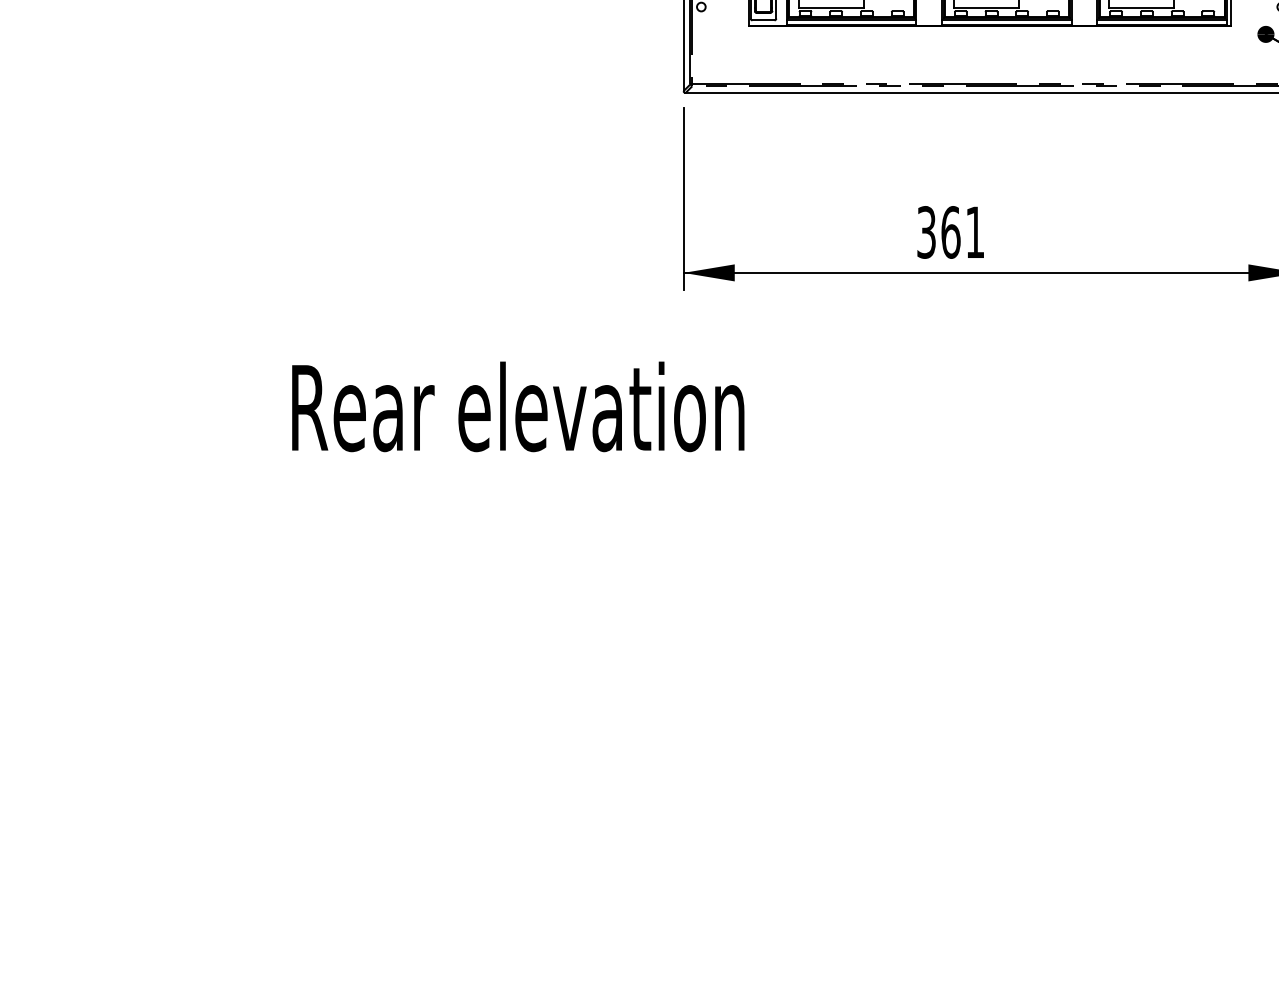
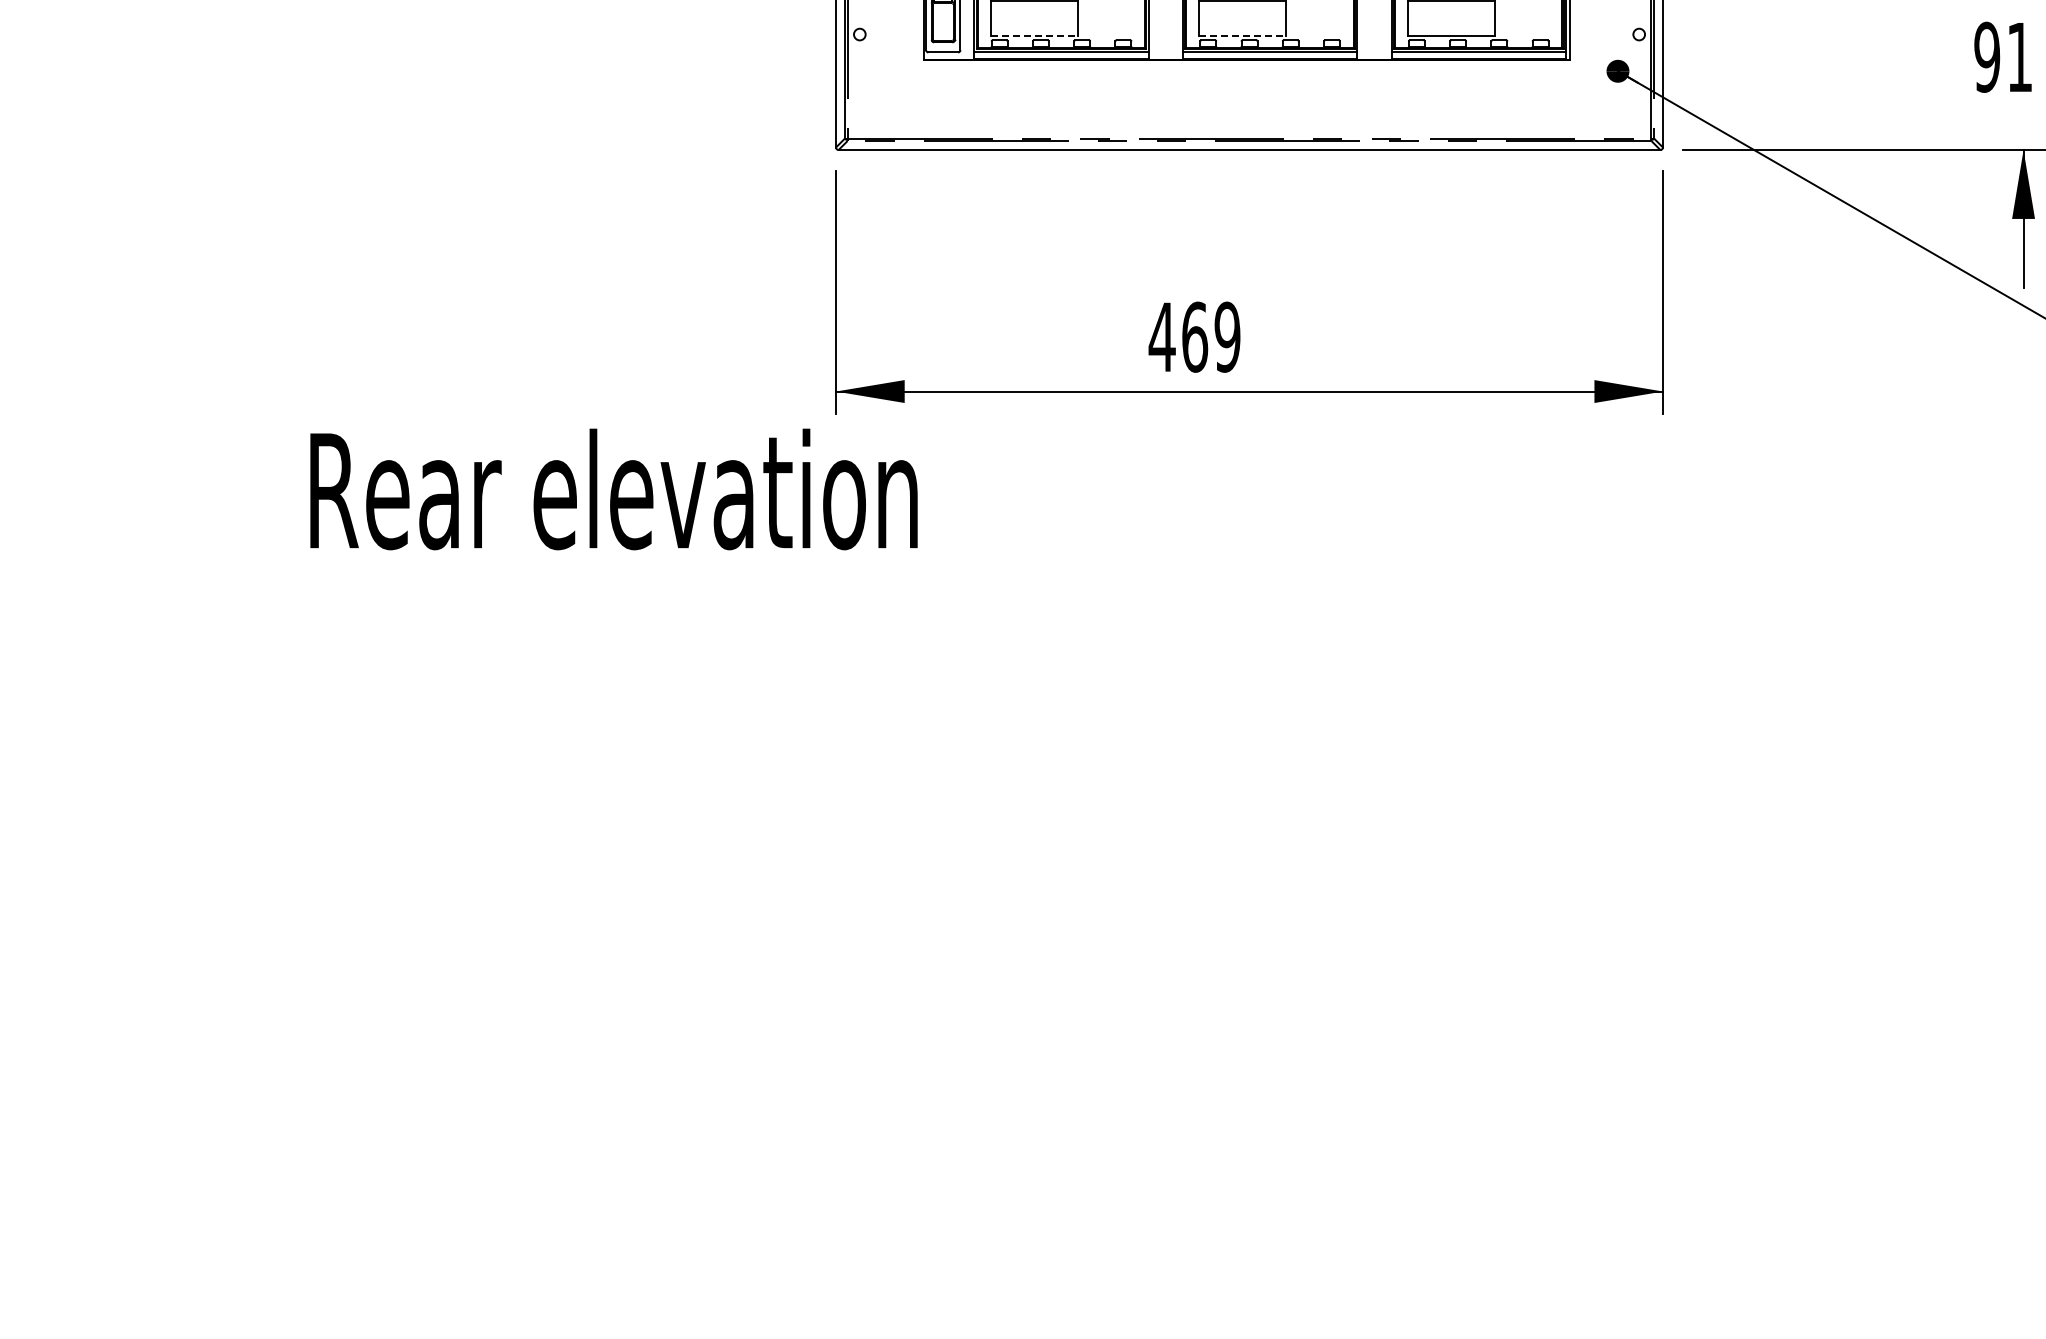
line: (831, 7) -> (1034, 35), solid -> dashed
line: (986, 7) -> (1242, 35), solid -> dashed
text: (950, 231) -> (1194, 336), 361 -> 469
text: (517, 406) -> (613, 489), moved

